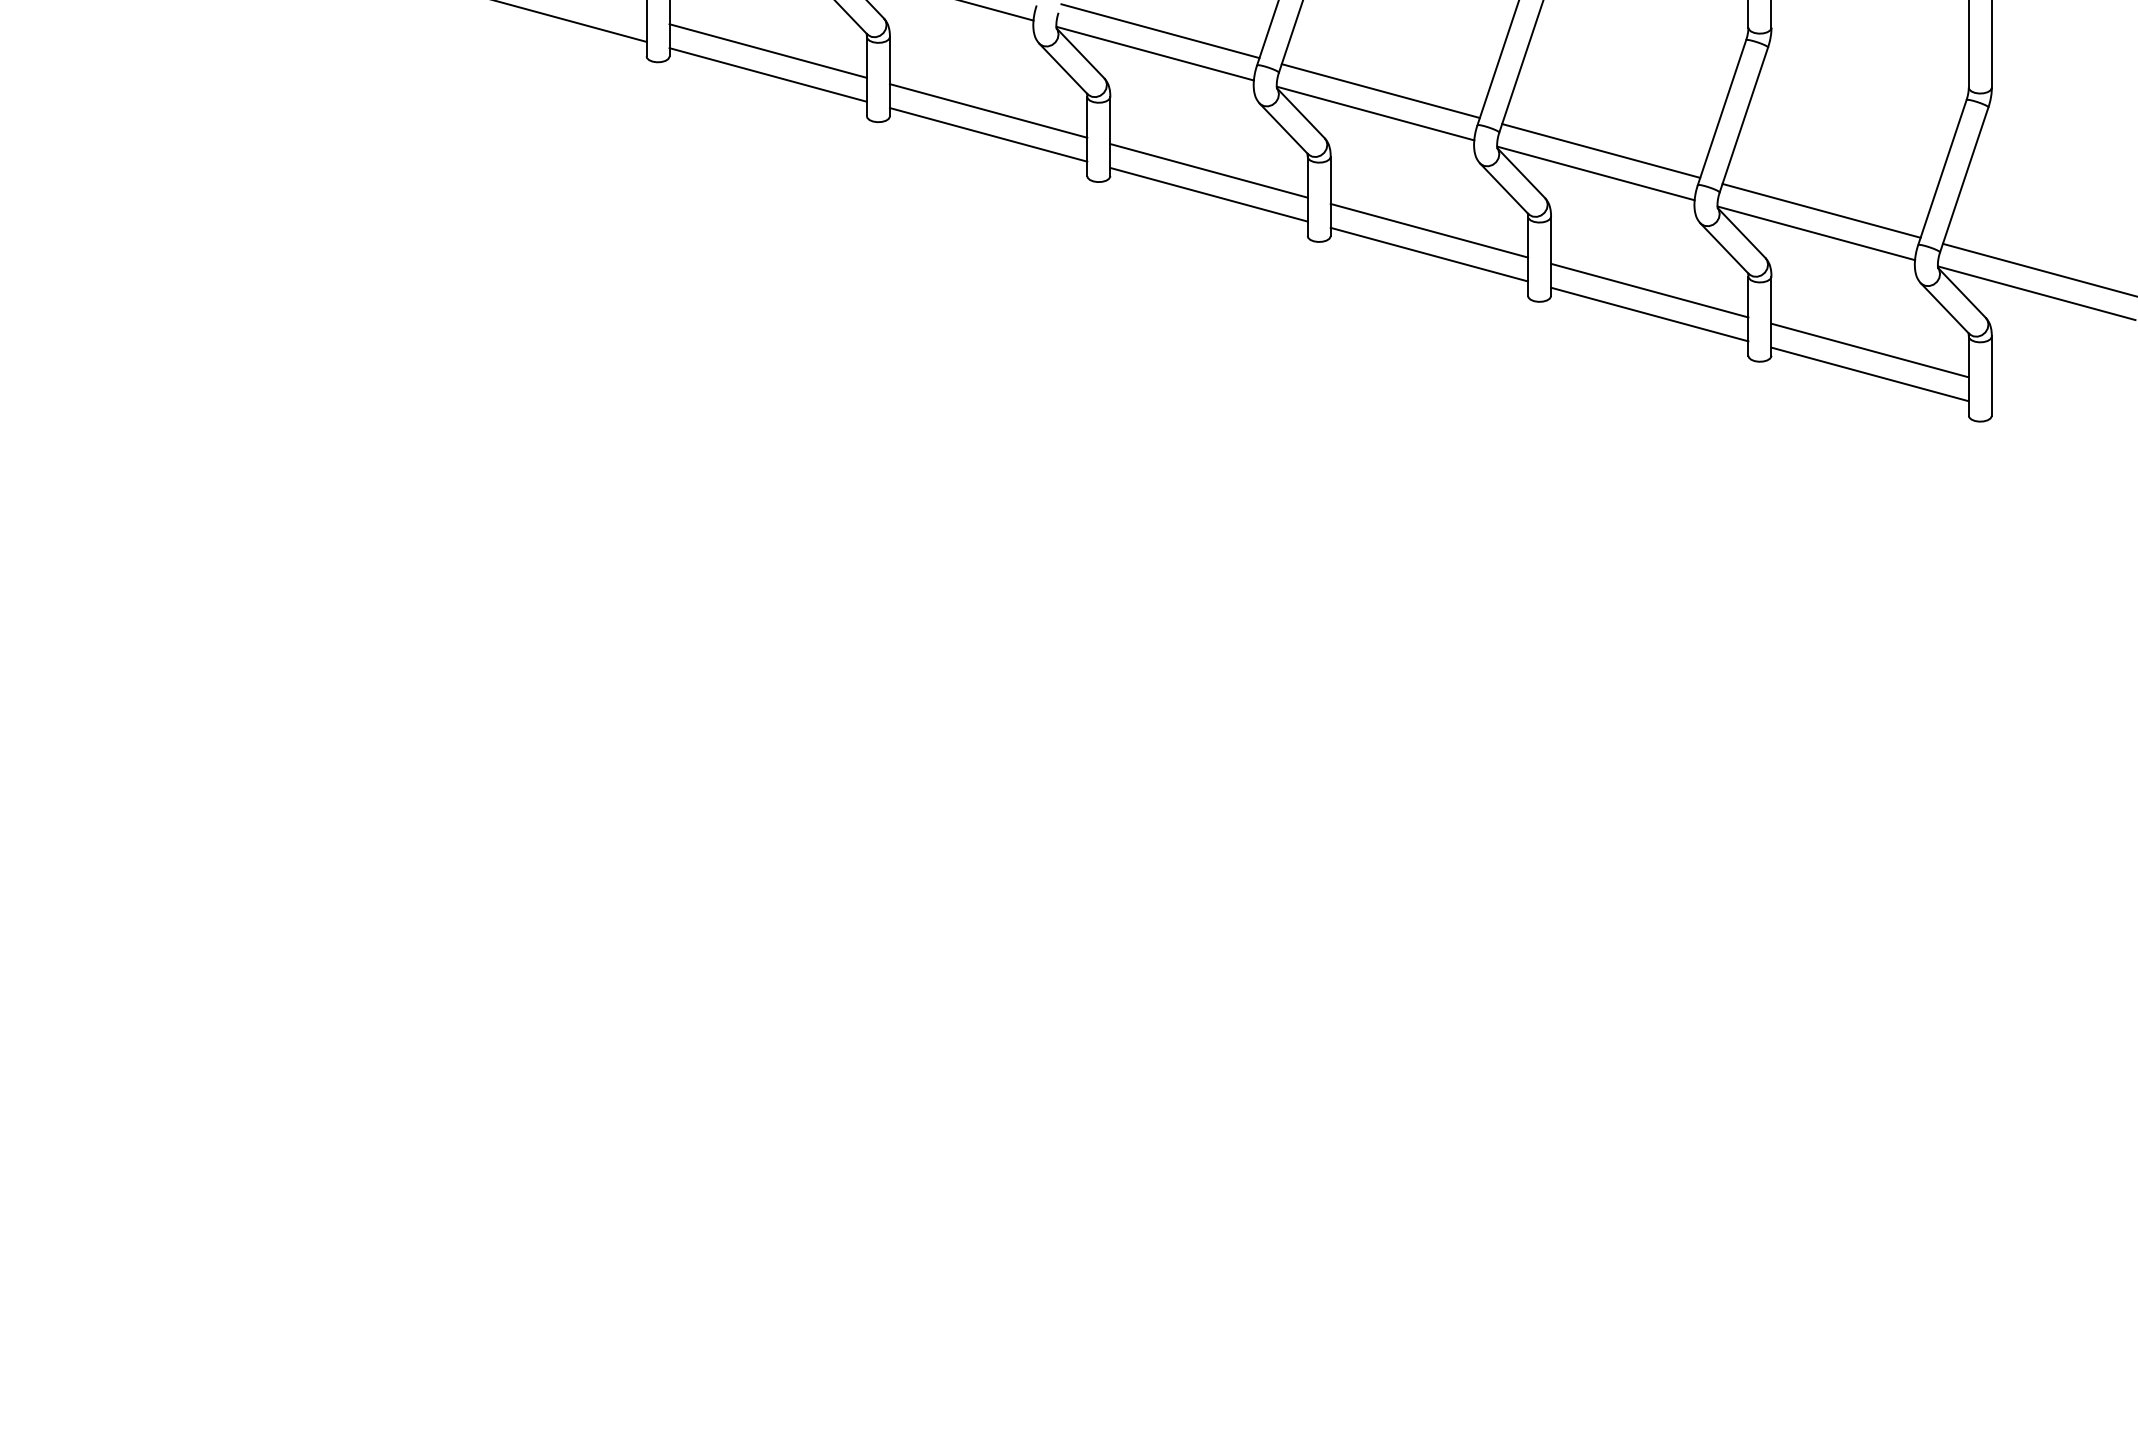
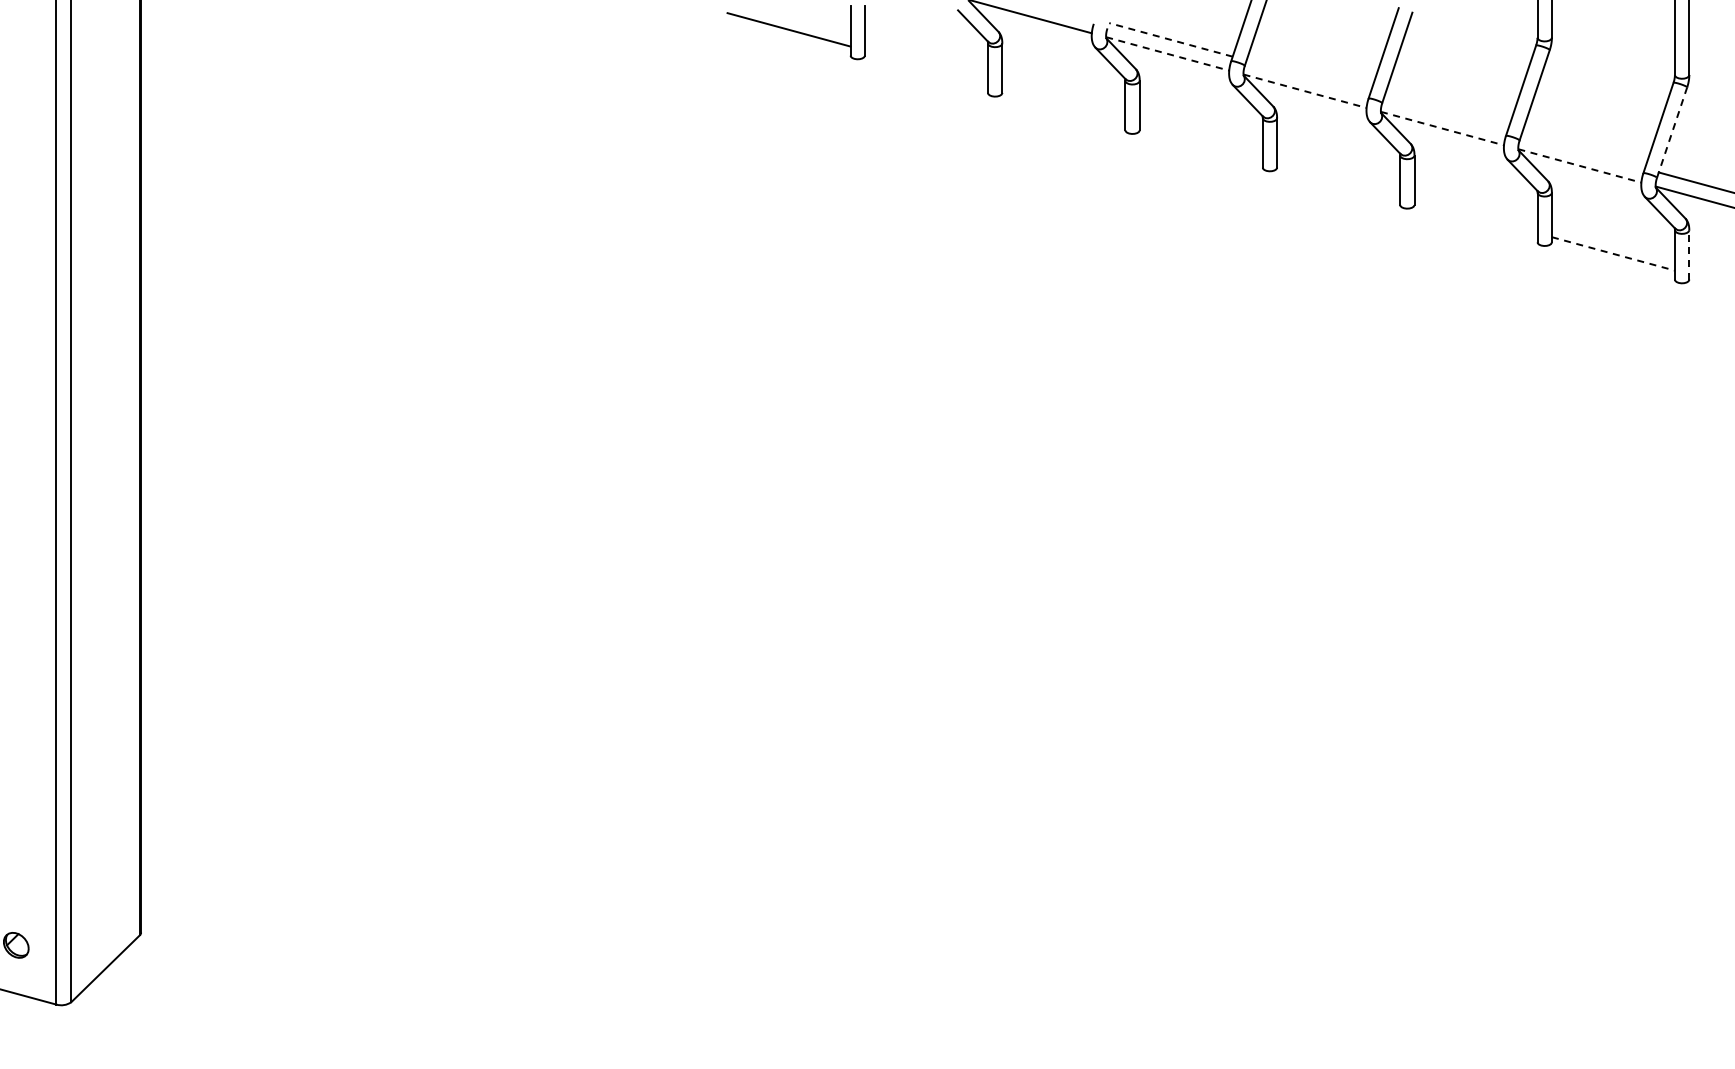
line: (1159, 30) -> (1170, 39), solid -> dashed
line: (766, 51) -> (925, 52), removed
line: (1154, 52) -> (1167, 53), solid -> dashed
line: (766, 73) -> (925, 66), removed
line: (1381, 91) -> (1308, 77), removed
line: (988, 110) -> (1063, 89), removed
line: (1376, 113) -> (1305, 91), solid -> dashed
line: (988, 134) -> (1063, 104), removed
line: (1600, 150) -> (1445, 114), removed
line: (1207, 170) -> (1200, 126), removed
line: (1595, 173) -> (1442, 128), solid -> dashed
line: (1964, 179) -> (1672, 132), solid -> dashed
line: (1207, 194) -> (1200, 141), removed
line: (1820, 210) -> (1582, 151), removed
line: (1429, 231) -> (1338, 164), removed
line: (1815, 232) -> (1579, 165), solid -> dashed
line: (1429, 253) -> (1338, 178), removed
line: (1648, 290) -> (1475, 201), removed
line: (1648, 314) -> (1475, 216), removed
line: (1868, 349) -> (1612, 238), removed
line: (1870, 373) -> (1613, 253), solid -> dashed
line: (1992, 375) -> (1689, 254), solid -> dashed

